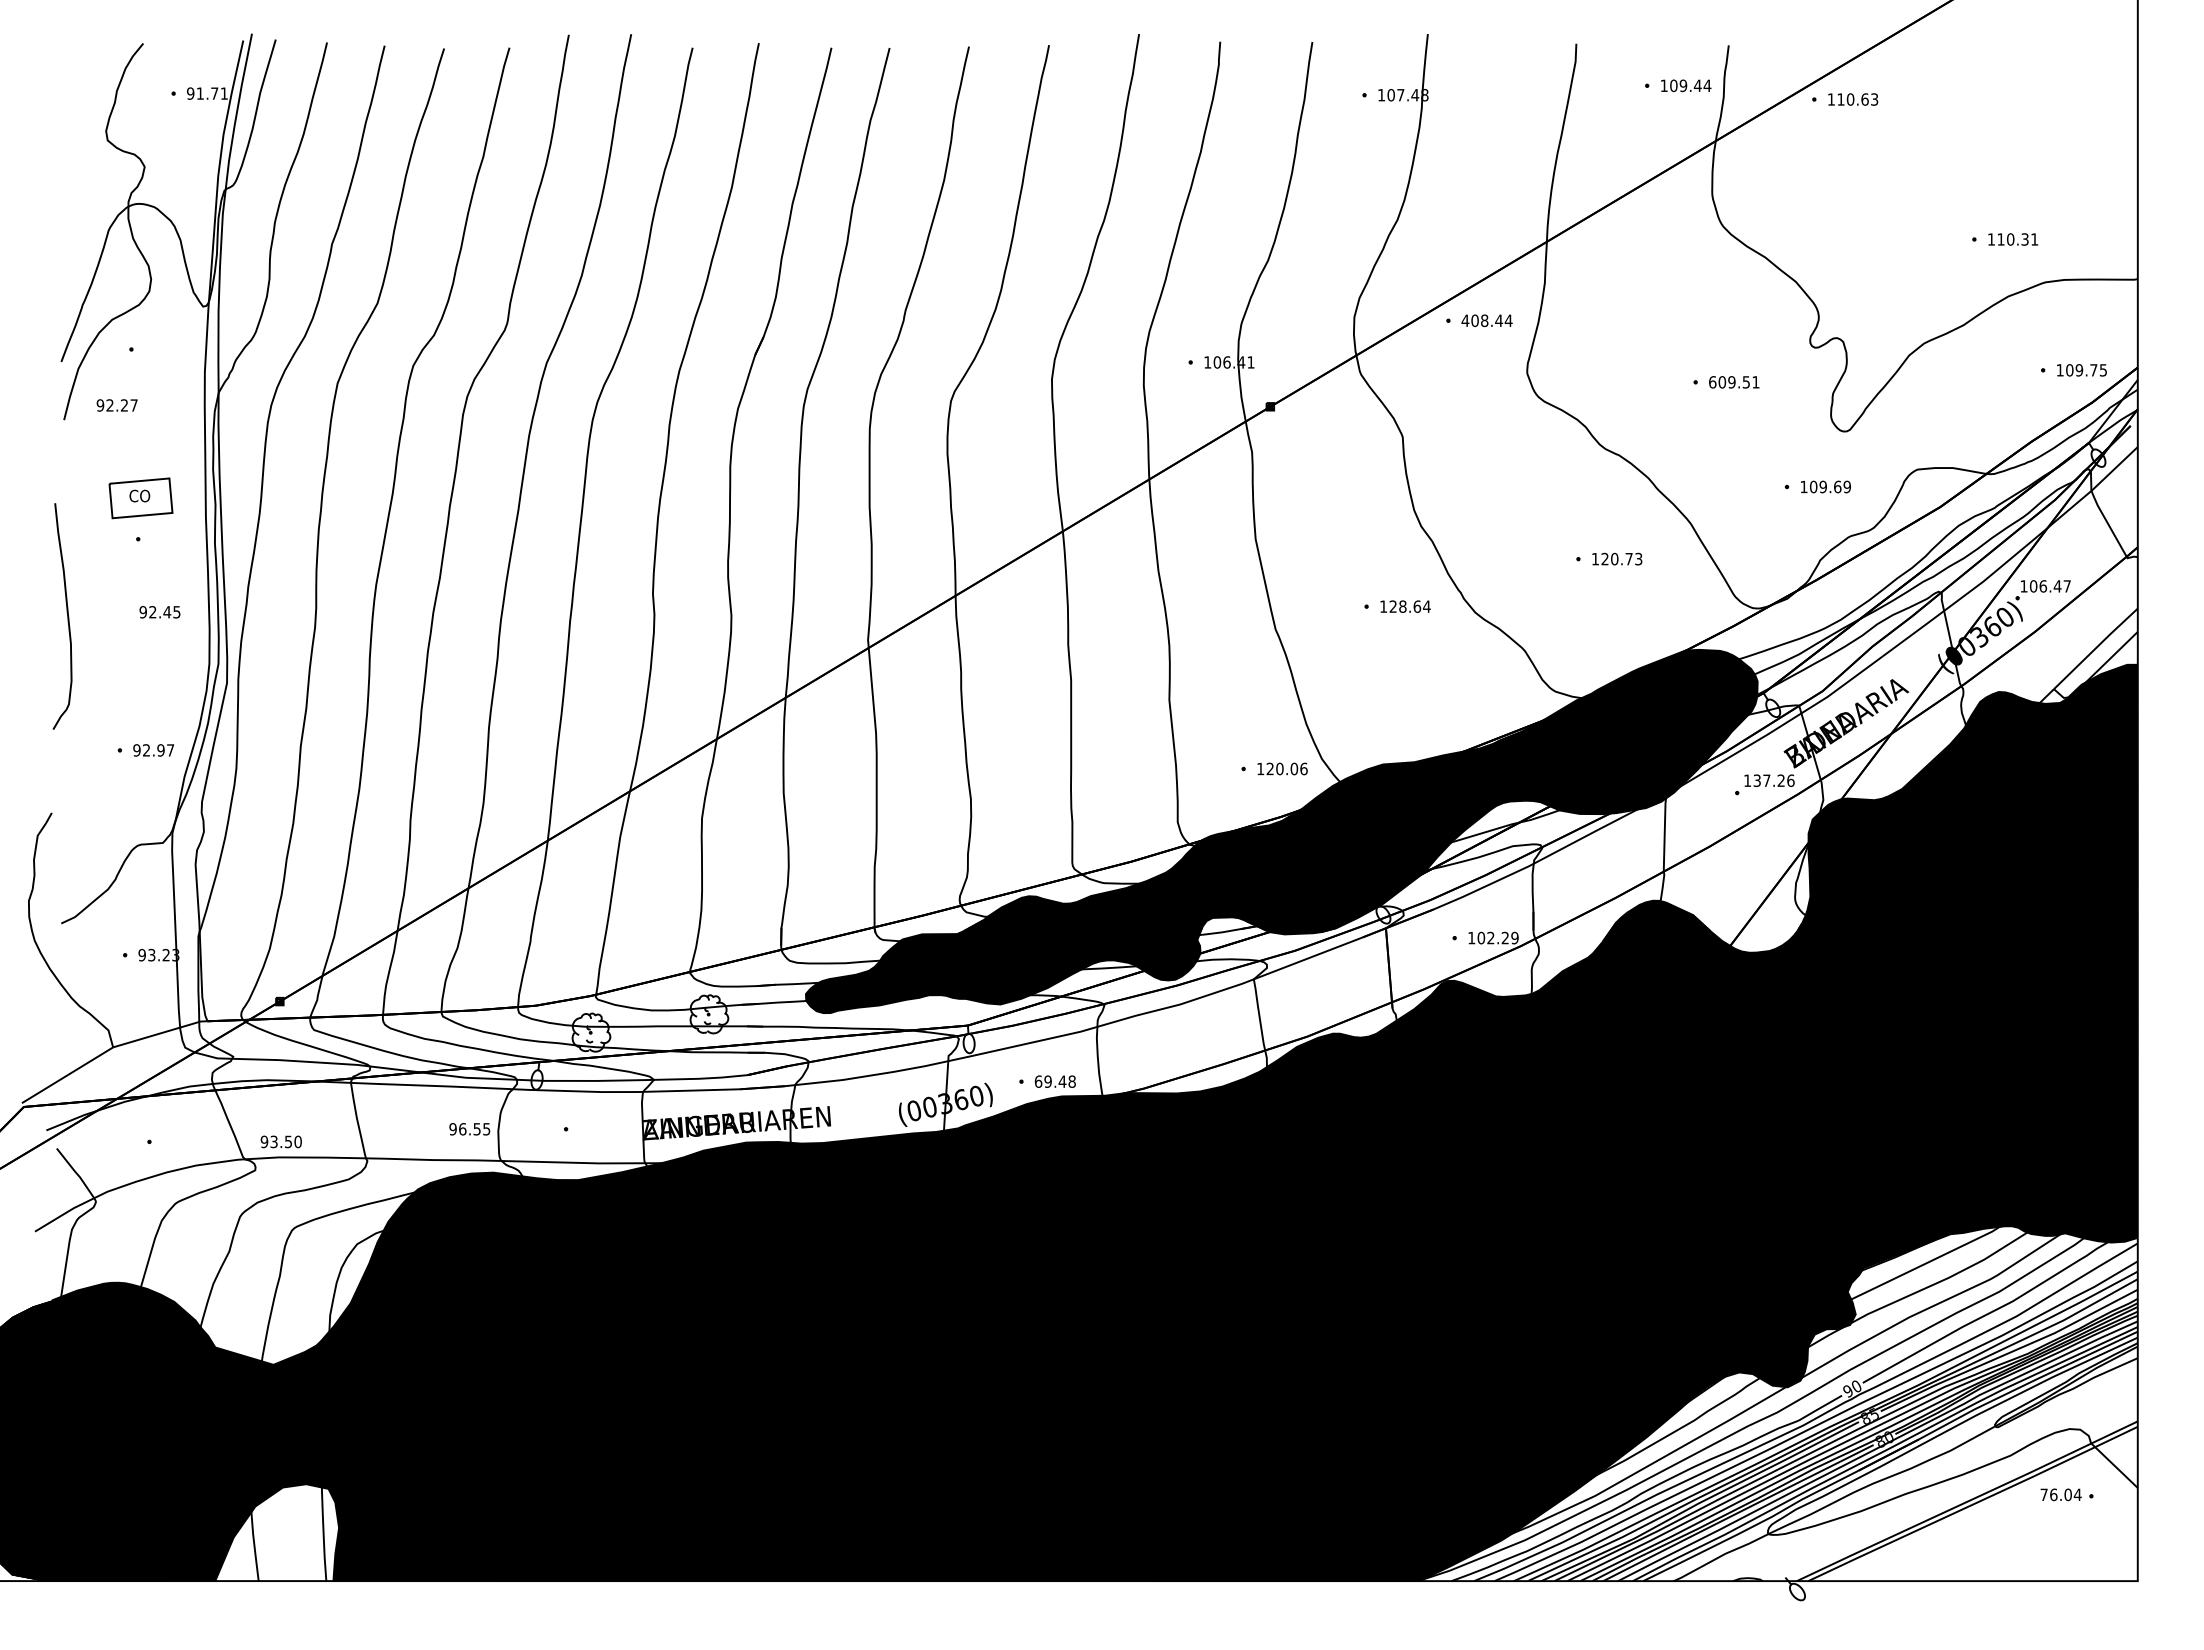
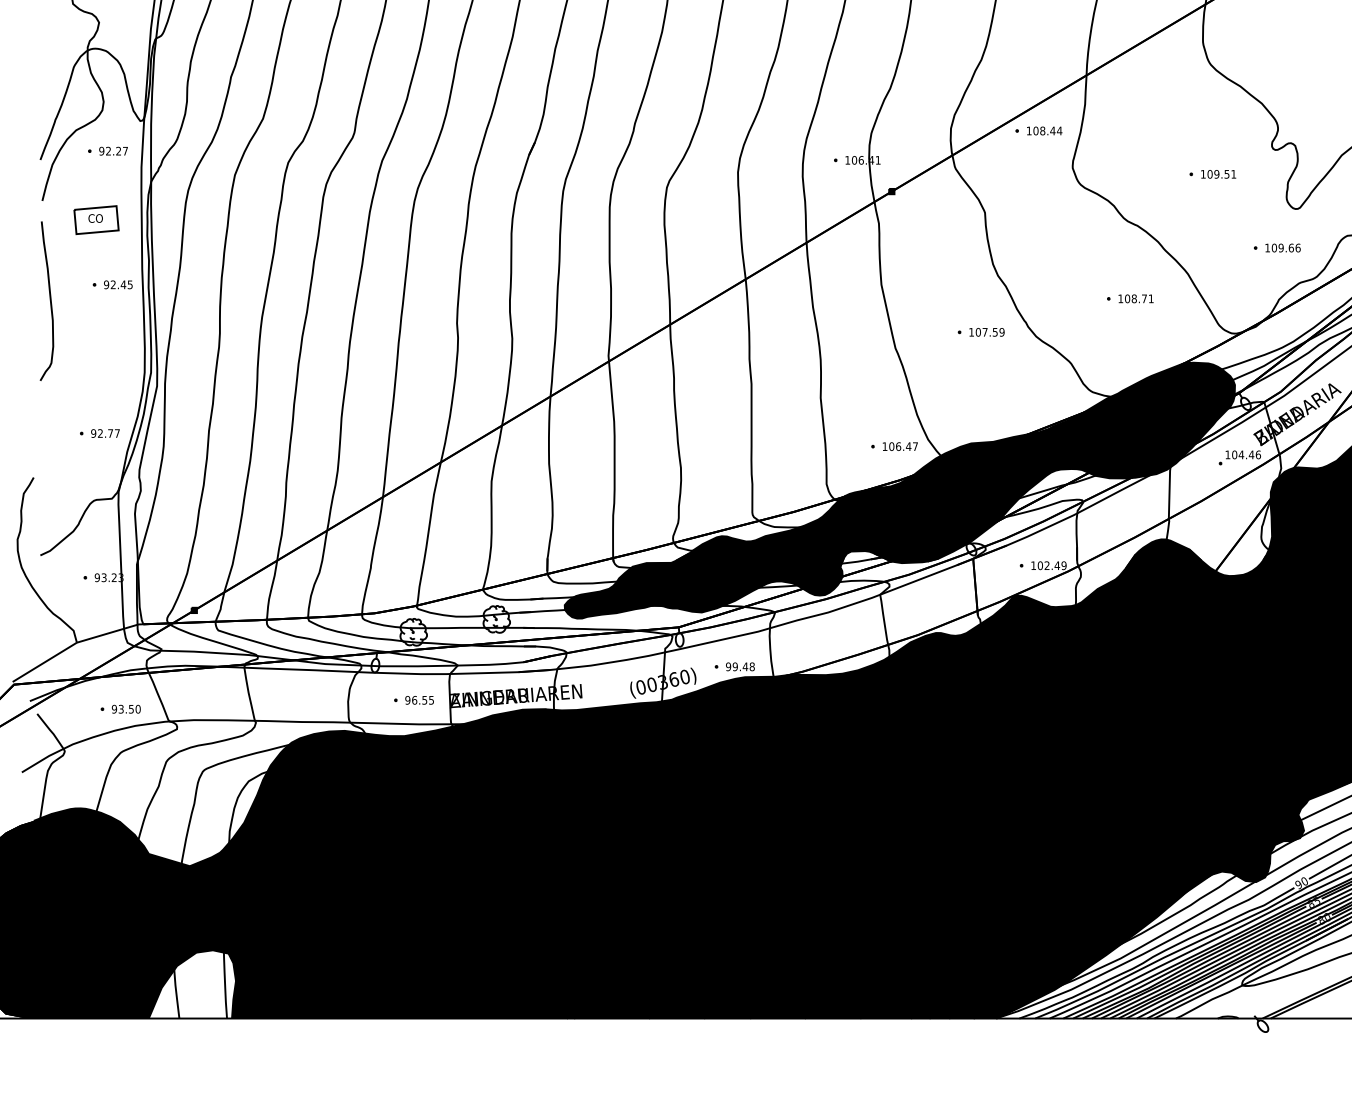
text: (1465, 320) -> (1029, 130), 408.44 -> 108.44
text: (1712, 382) -> (1203, 174), 609.51 -> 109.51
text: (116, 405) -> (113, 151), moved
text: (1847, 486) -> (1298, 247), 109.69 -> 109.66
part: (140, 498) -> (96, 220), moved
text: (1621, 558) -> (1139, 298), 120.73 -> 108.71
text: (1409, 606) -> (989, 332), 128.64 -> 107.59
text: (159, 612) -> (118, 285), moved
curve: (67, 616) -> (50, 301), moved
text: (160, 750) -> (110, 433), 92.97 -> 92.77
text: (1286, 768) -> (903, 446), 120.06 -> 106.47
text: (1769, 780) -> (1243, 454), 137.26 -> 104.46
text: (1505, 937) -> (1057, 565), 102.29 -> 102.49
text: (1038, 1081) -> (728, 666), 69.48 -> 99.48
text: (469, 1129) -> (419, 700), moved
text: (280, 1141) -> (125, 708), moved

